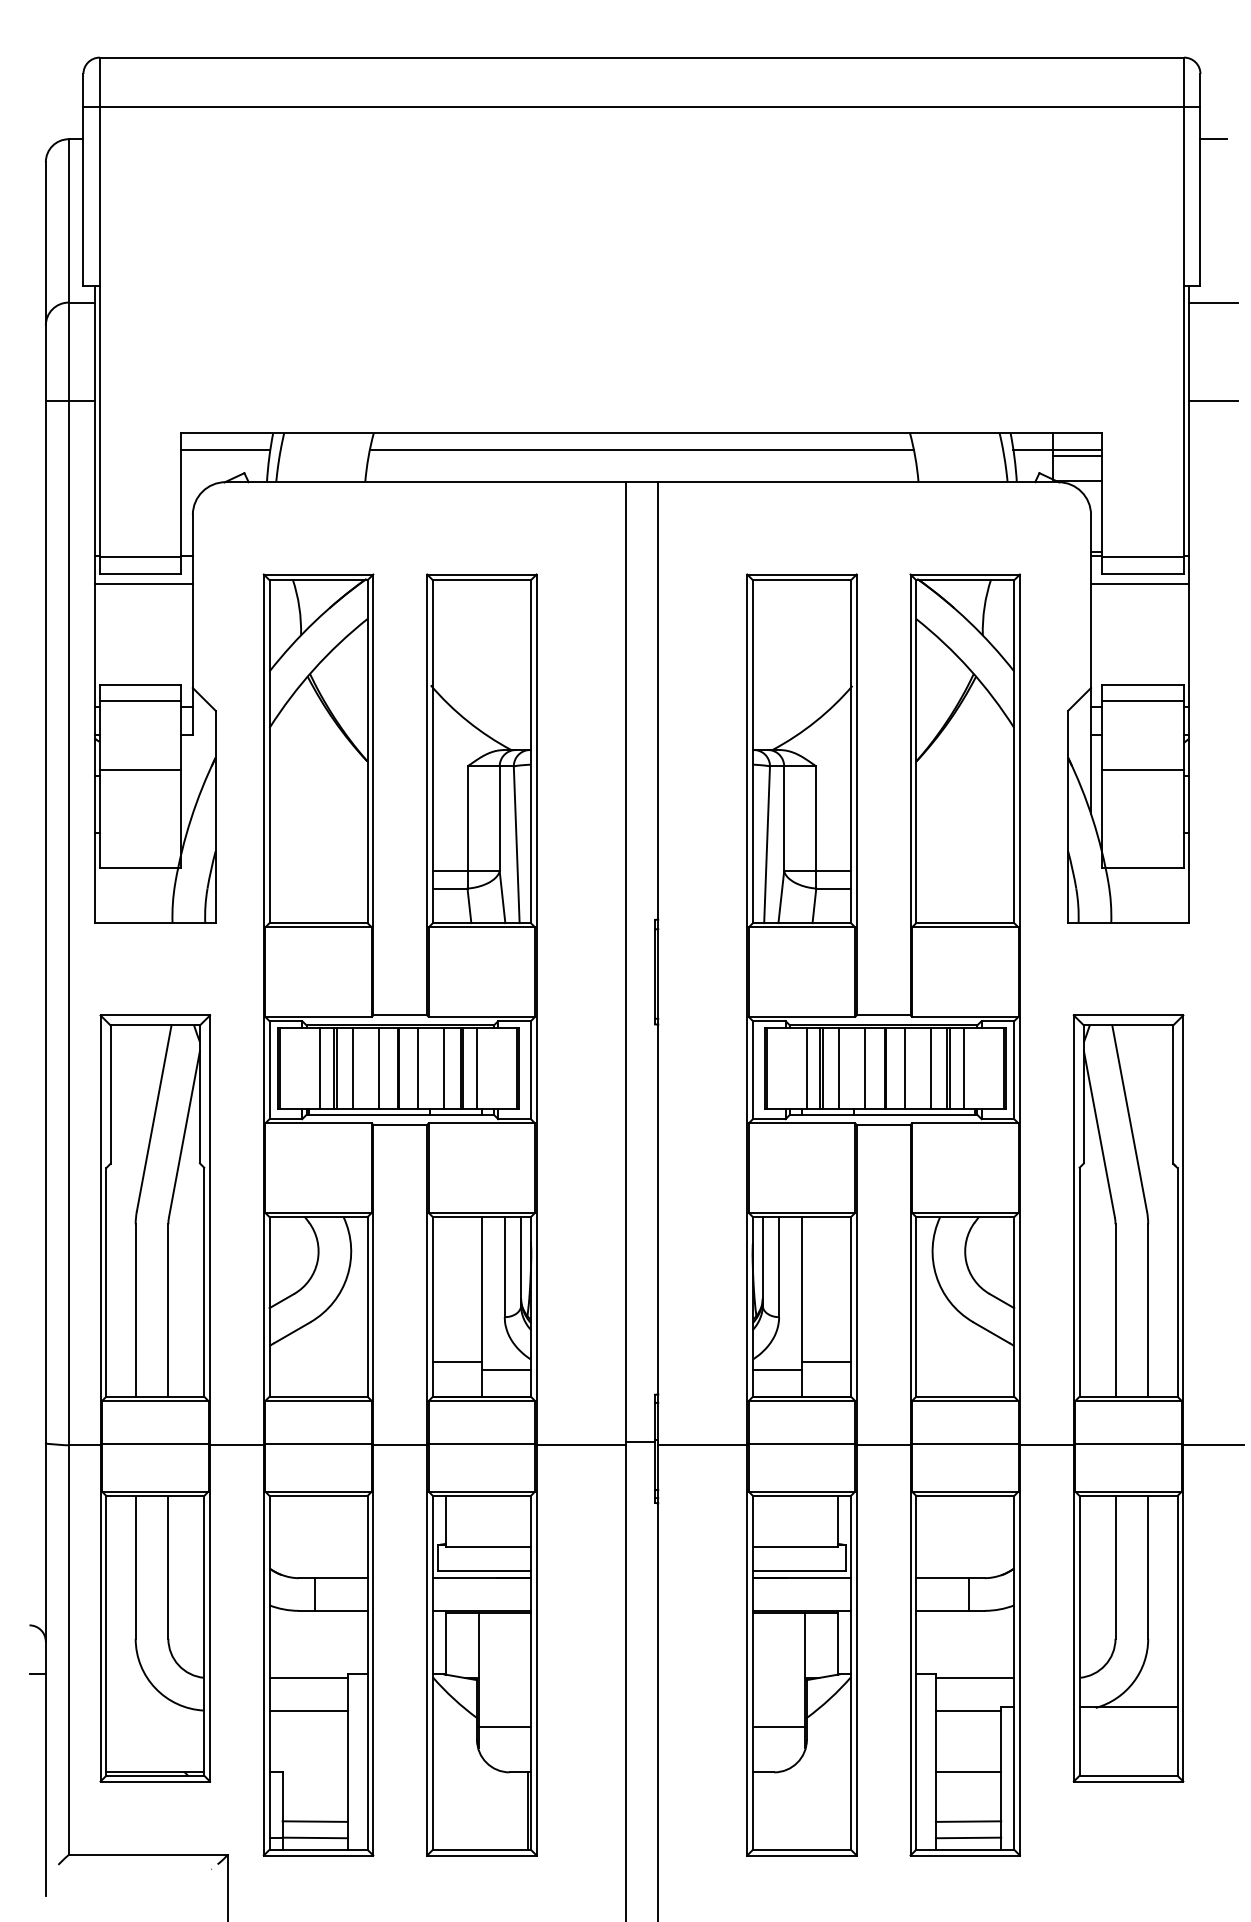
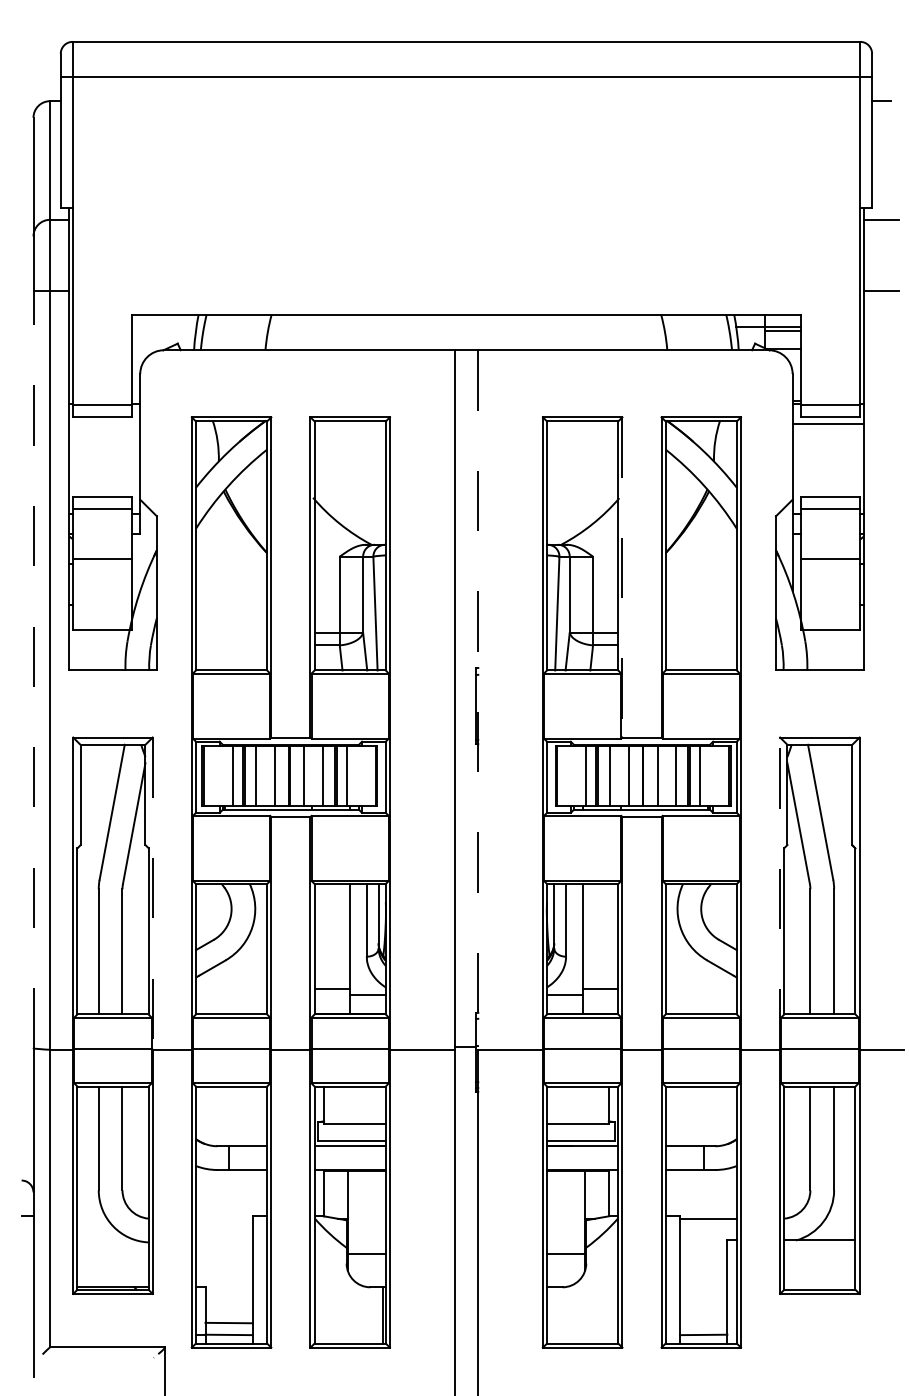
line: (225, 449) -> (163, 326), removed
line: (641, 449) -> (466, 326), removed
line: (143, 583) -> (104, 423), removed
line: (856, 795) -> (622, 577), solid -> dashed
line: (45, 921) -> (33, 669), solid -> dashed
line: (658, 963) -> (478, 699), solid -> dashed
line: (210, 1230) -> (153, 893), solid -> dashed
line: (1073, 1230) -> (779, 893), solid -> dashed
line: (308, 1677) -> (224, 1218), removed
line: (308, 1710) -> (224, 1242), removed
line: (968, 1710) -> (703, 1242), removed
line: (968, 1772) -> (703, 1287), removed
line: (968, 1821) -> (703, 1322), removed

